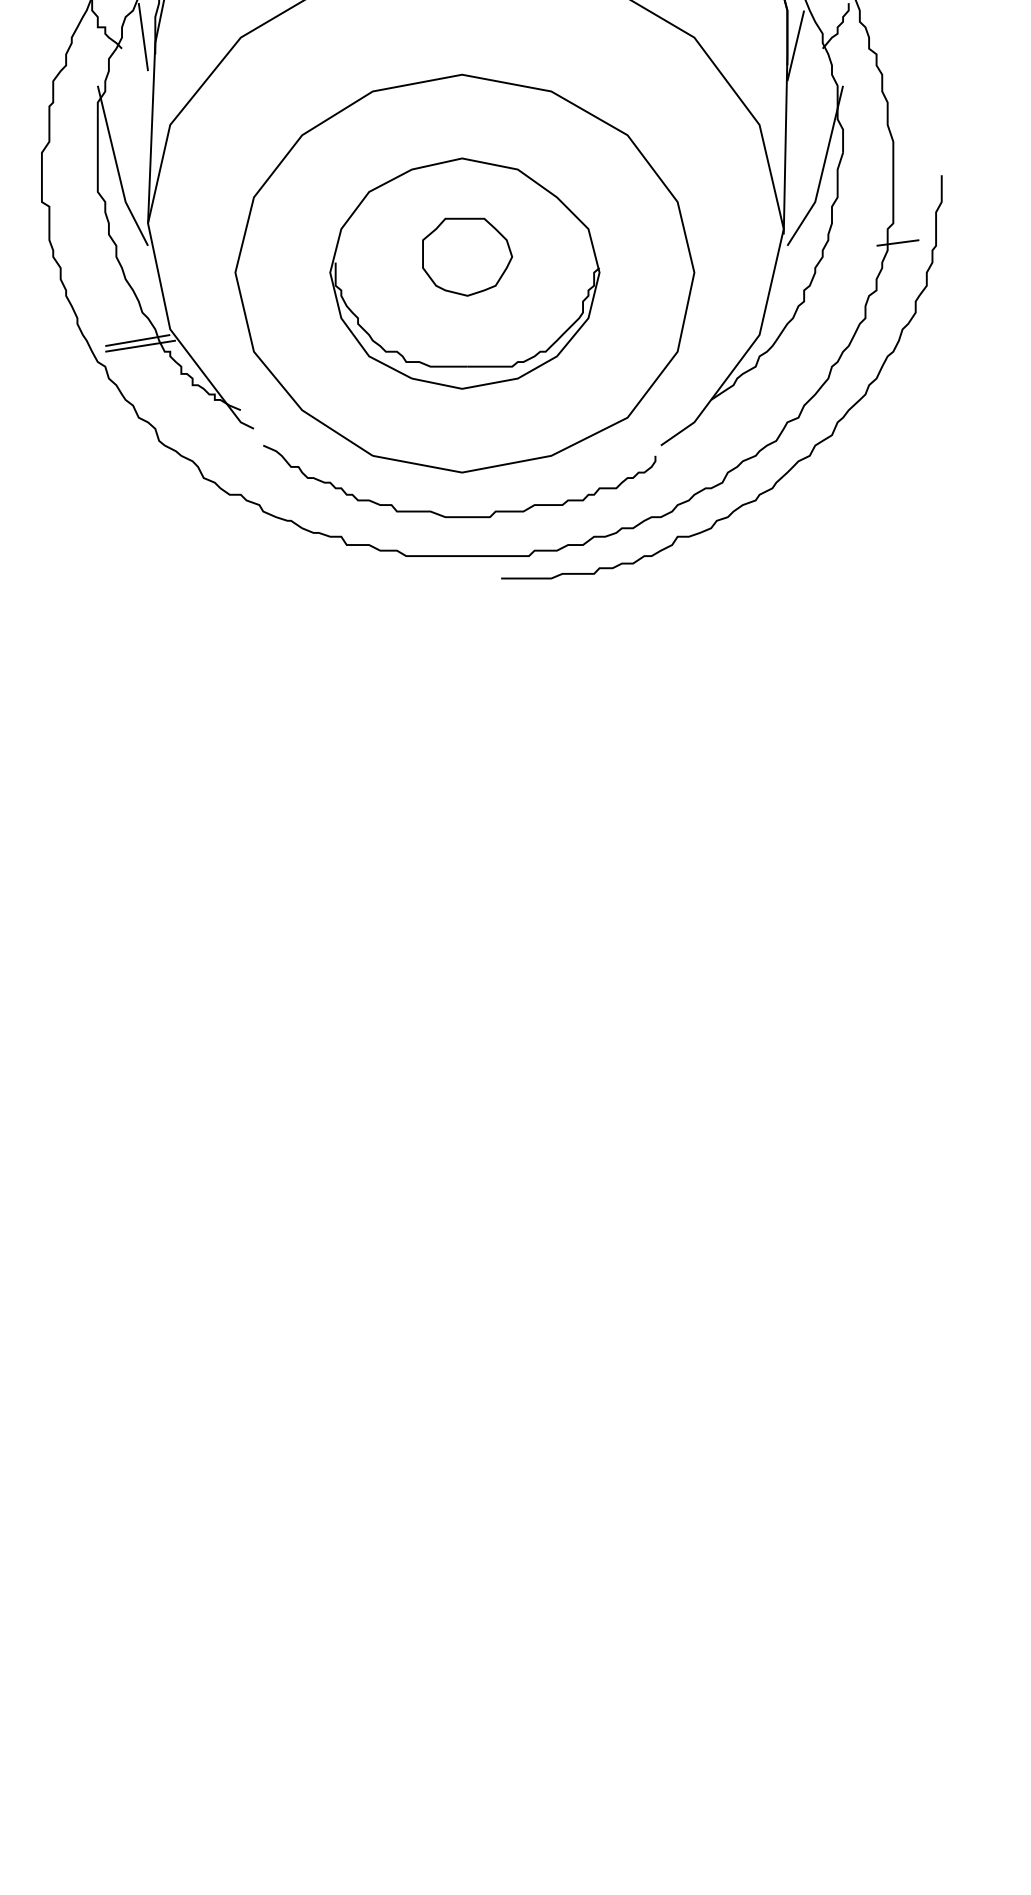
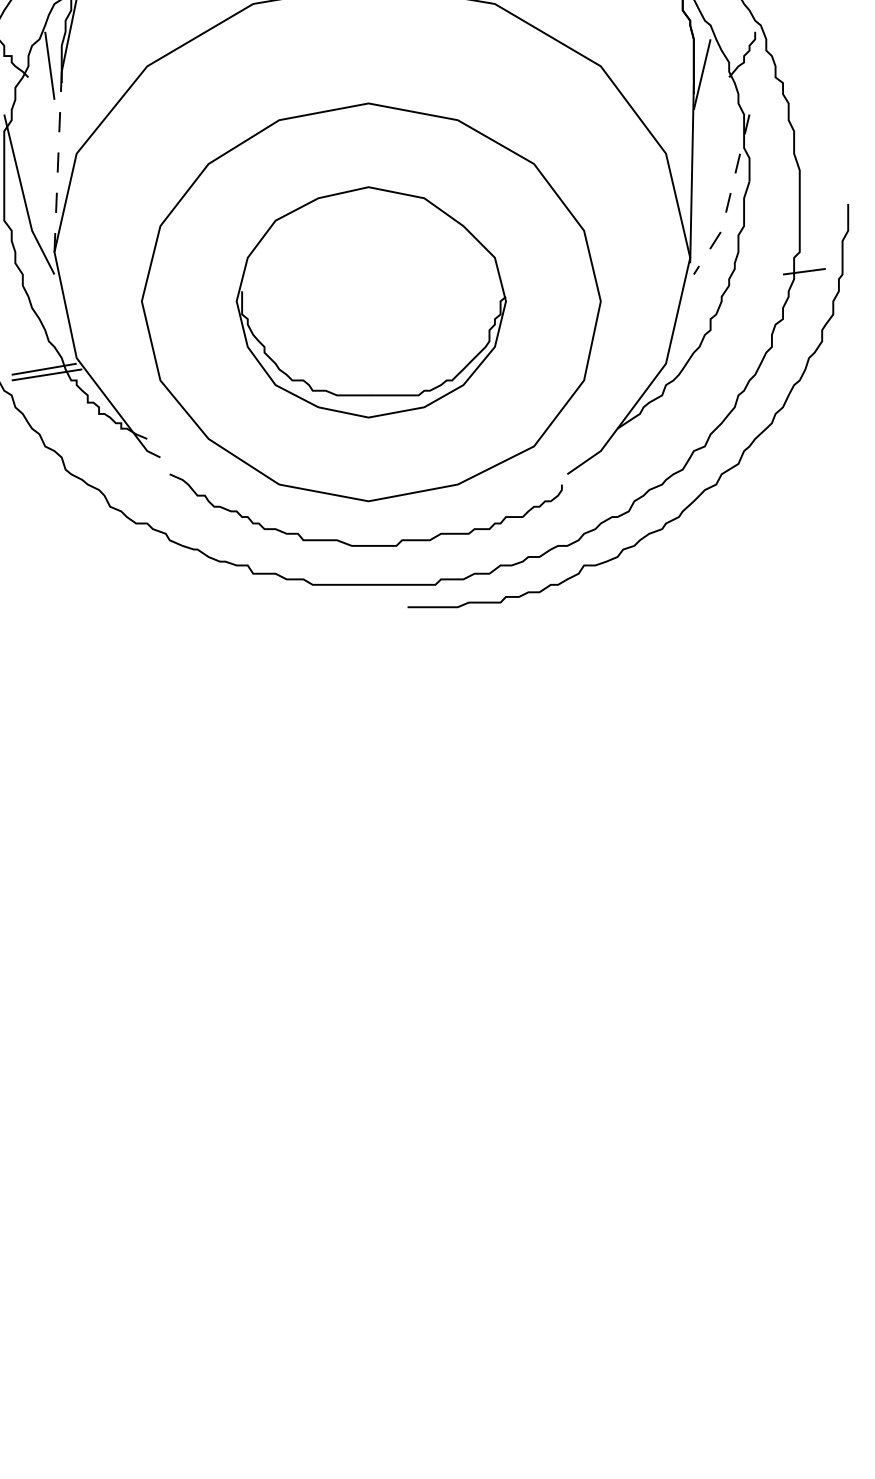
line: (151, 133) -> (57, 162), solid -> dashed
line: (822, 170) -> (728, 199), solid -> dashed
part: (467, 256) -> (373, 285), removed

